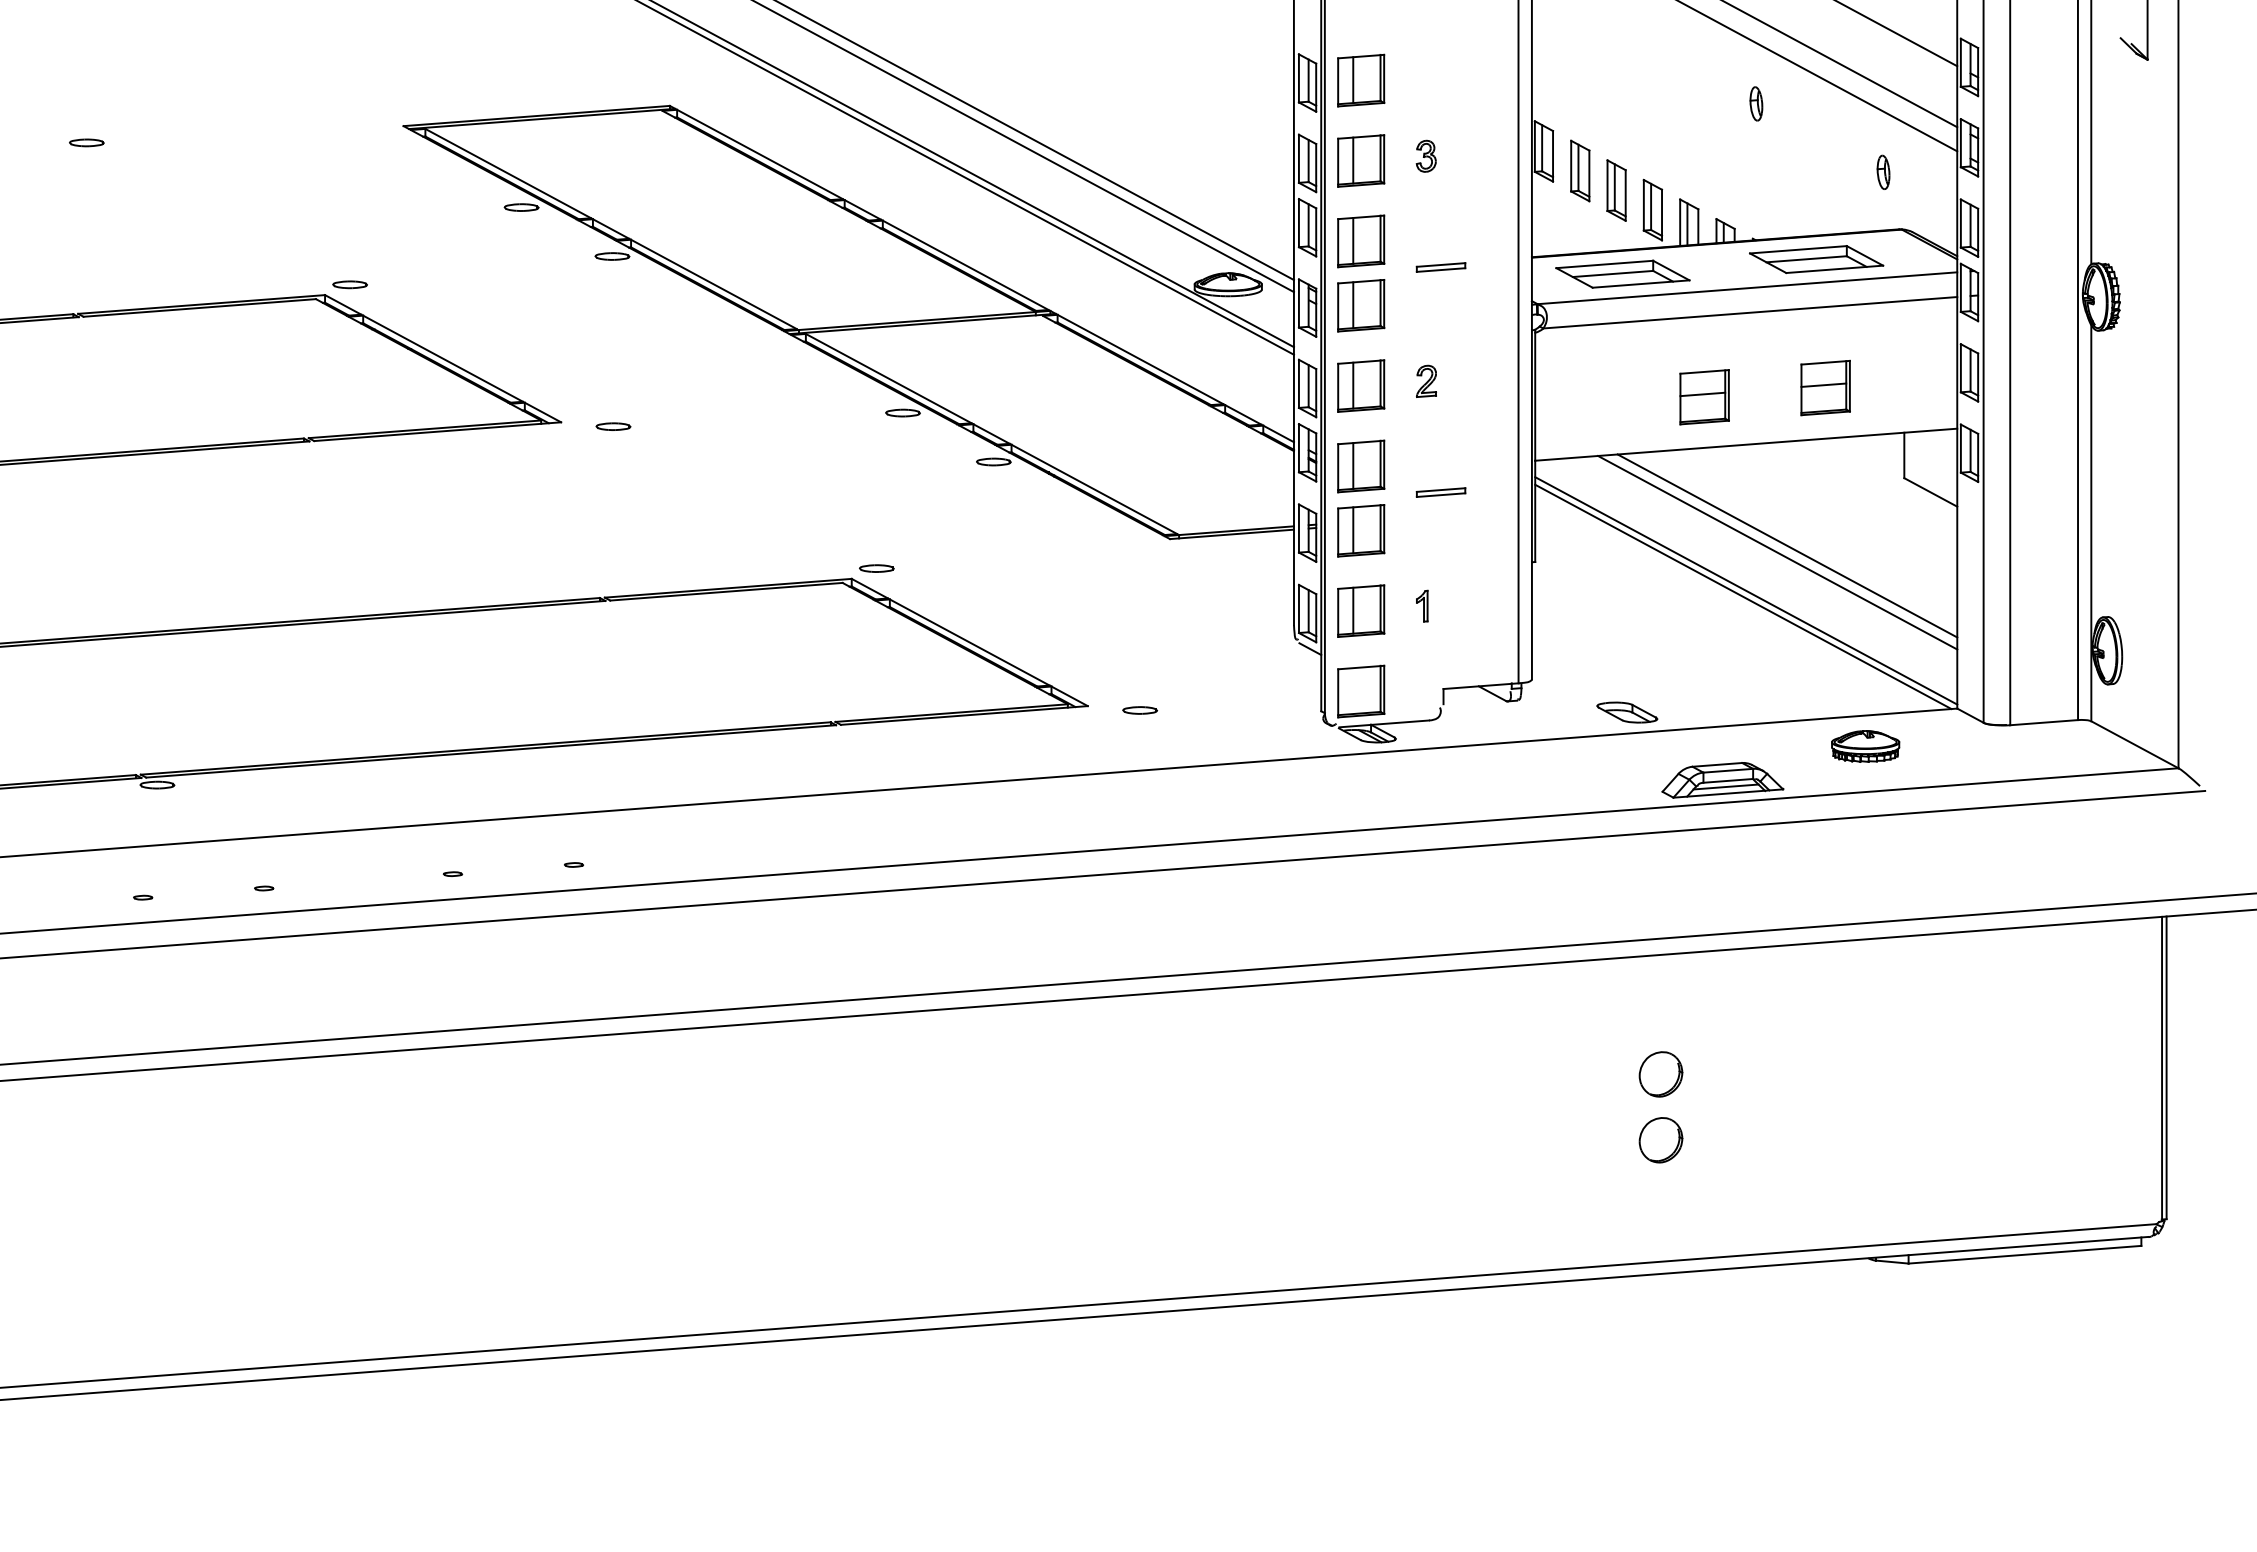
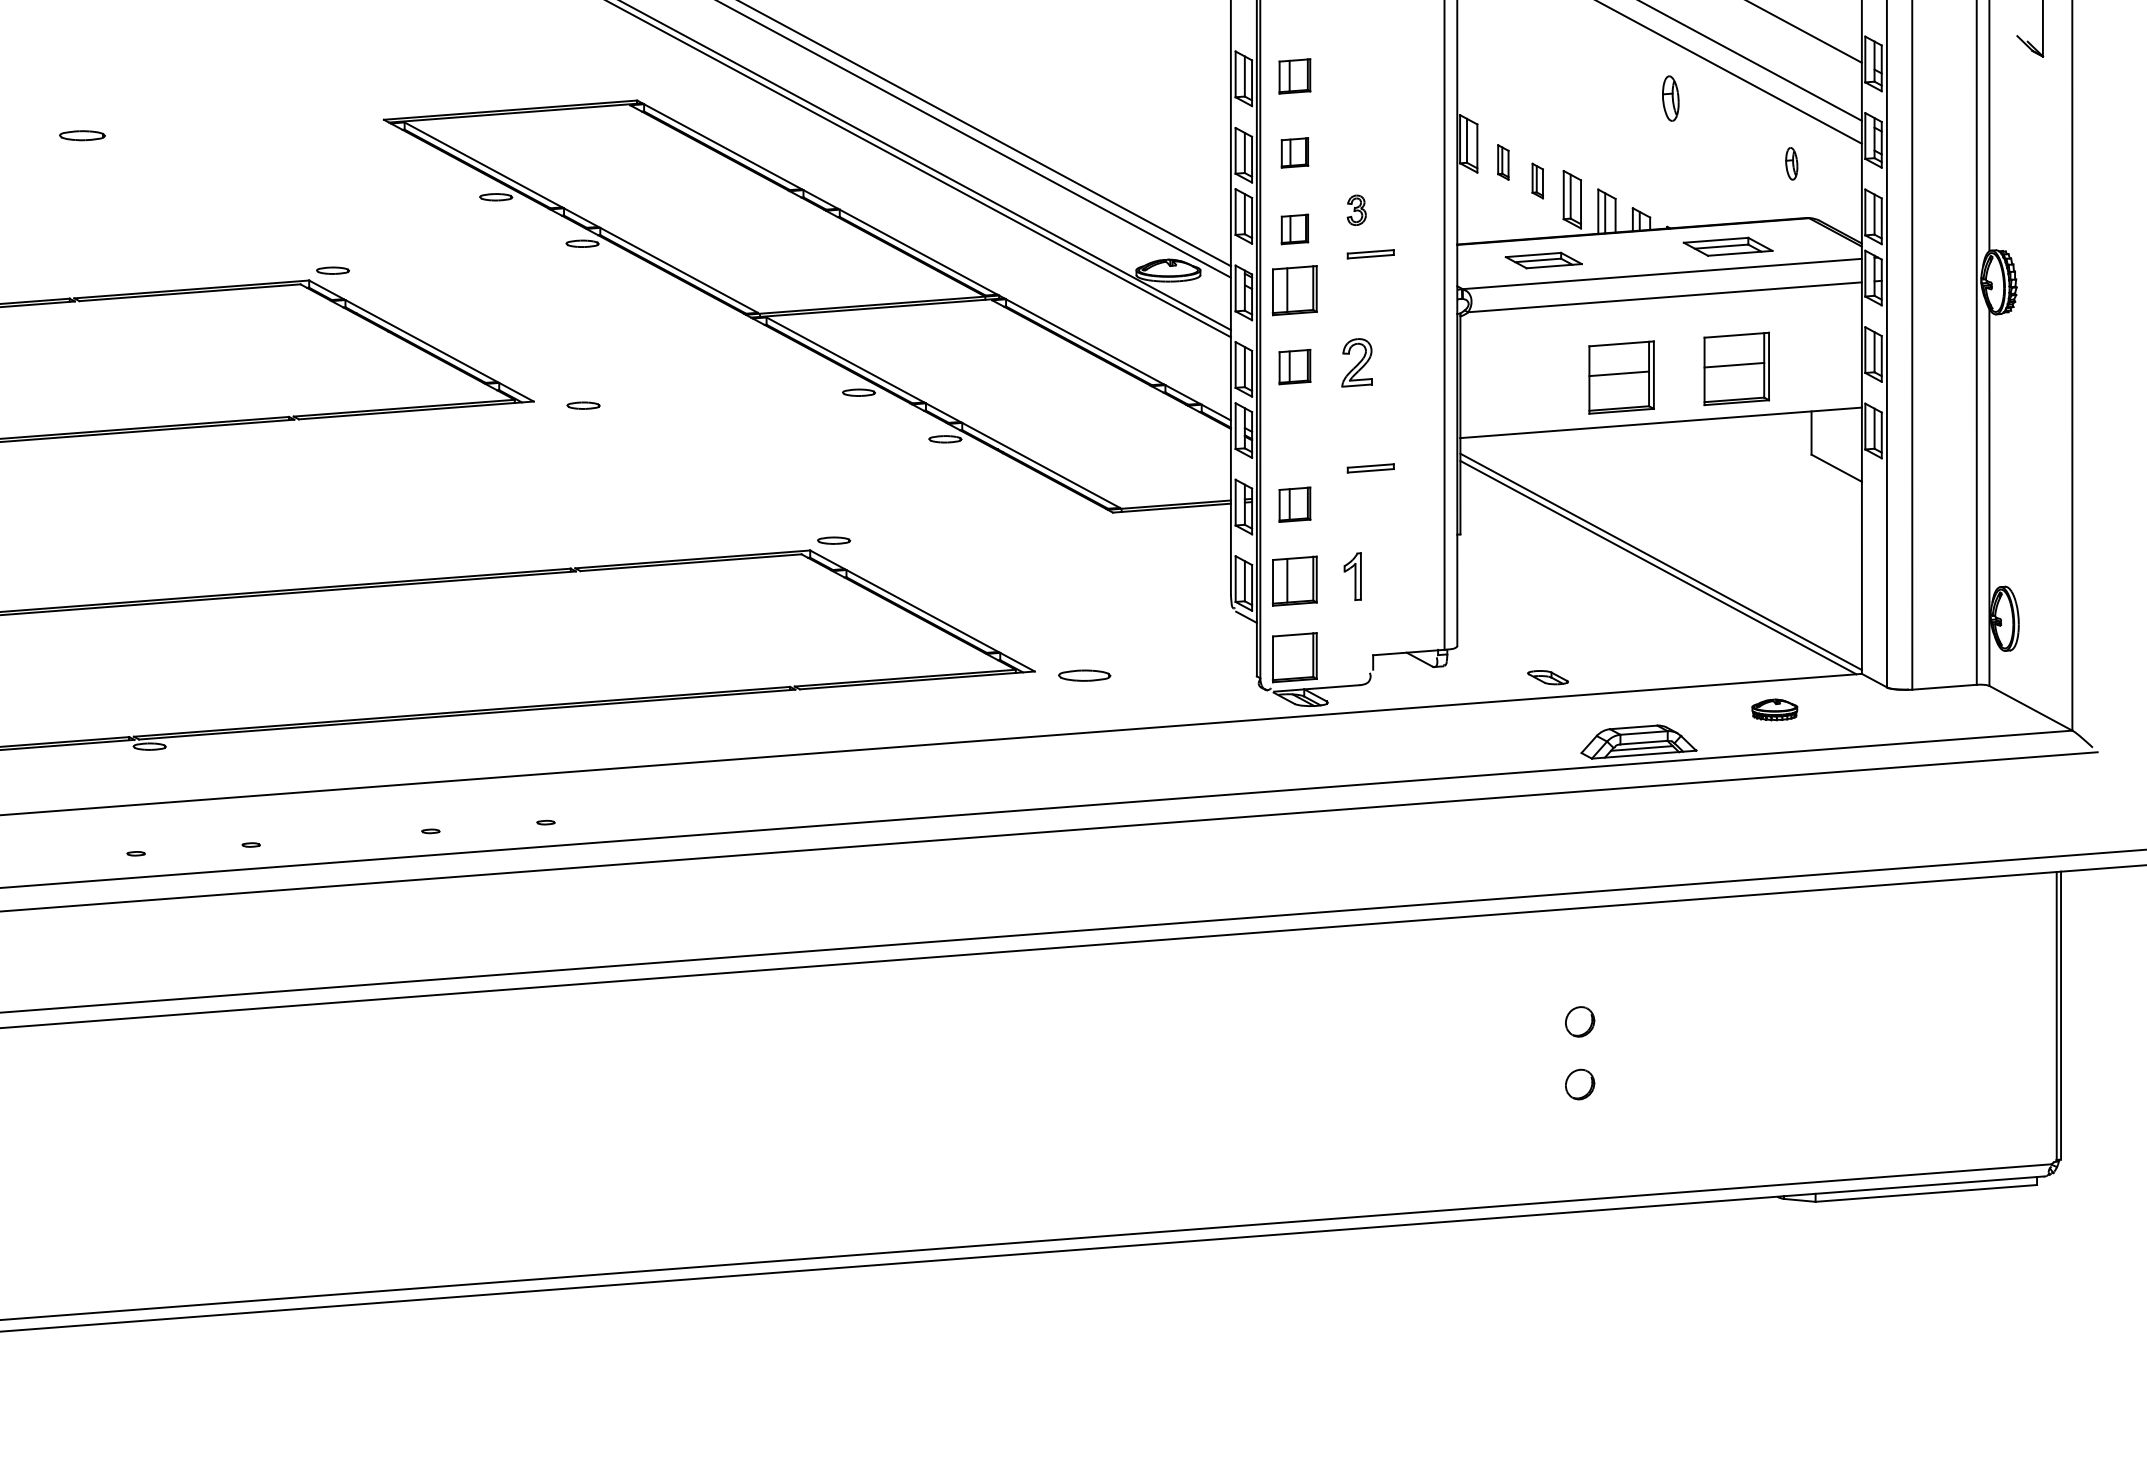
part: (1361, 80) -> (1295, 76), size x0.7
part: (1756, 103) -> (1670, 98), size x1.4
part: (86, 142) -> (82, 135), size x1.4
part: (1425, 155) -> (1356, 209), moved
part: (1361, 160) -> (1295, 152), size x0.6
part: (1580, 170) -> (1503, 161), size x0.6
part: (1616, 190) -> (1537, 181), size x0.6
part: (1361, 241) -> (1295, 229), size x0.6
part: (1816, 259) -> (1727, 246), size x0.7
part: (1622, 273) -> (1543, 259), size x0.6
part: (1426, 380) -> (1356, 361), size x1.6
part: (1361, 385) -> (1295, 366), size x0.7
part: (1825, 387) -> (1736, 368), size x1.4
part: (1704, 397) -> (1621, 377), size x1.4
part: (1361, 466) -> (1295, 443), removed
part: (1361, 530) -> (1295, 504), size x0.7
line: (1787, 545) -> (1700, 518), removed
line: (1777, 552) -> (1690, 525), removed
part: (1422, 605) -> (1353, 575), size x1.6
part: (1139, 710) -> (1083, 675), size x1.6
part: (1627, 712) -> (1548, 677), size x0.7
part: (1865, 746) -> (1774, 709), size x0.7
part: (1660, 1074) -> (1579, 1021), size x0.7
part: (1660, 1140) -> (1579, 1084), size x0.7

